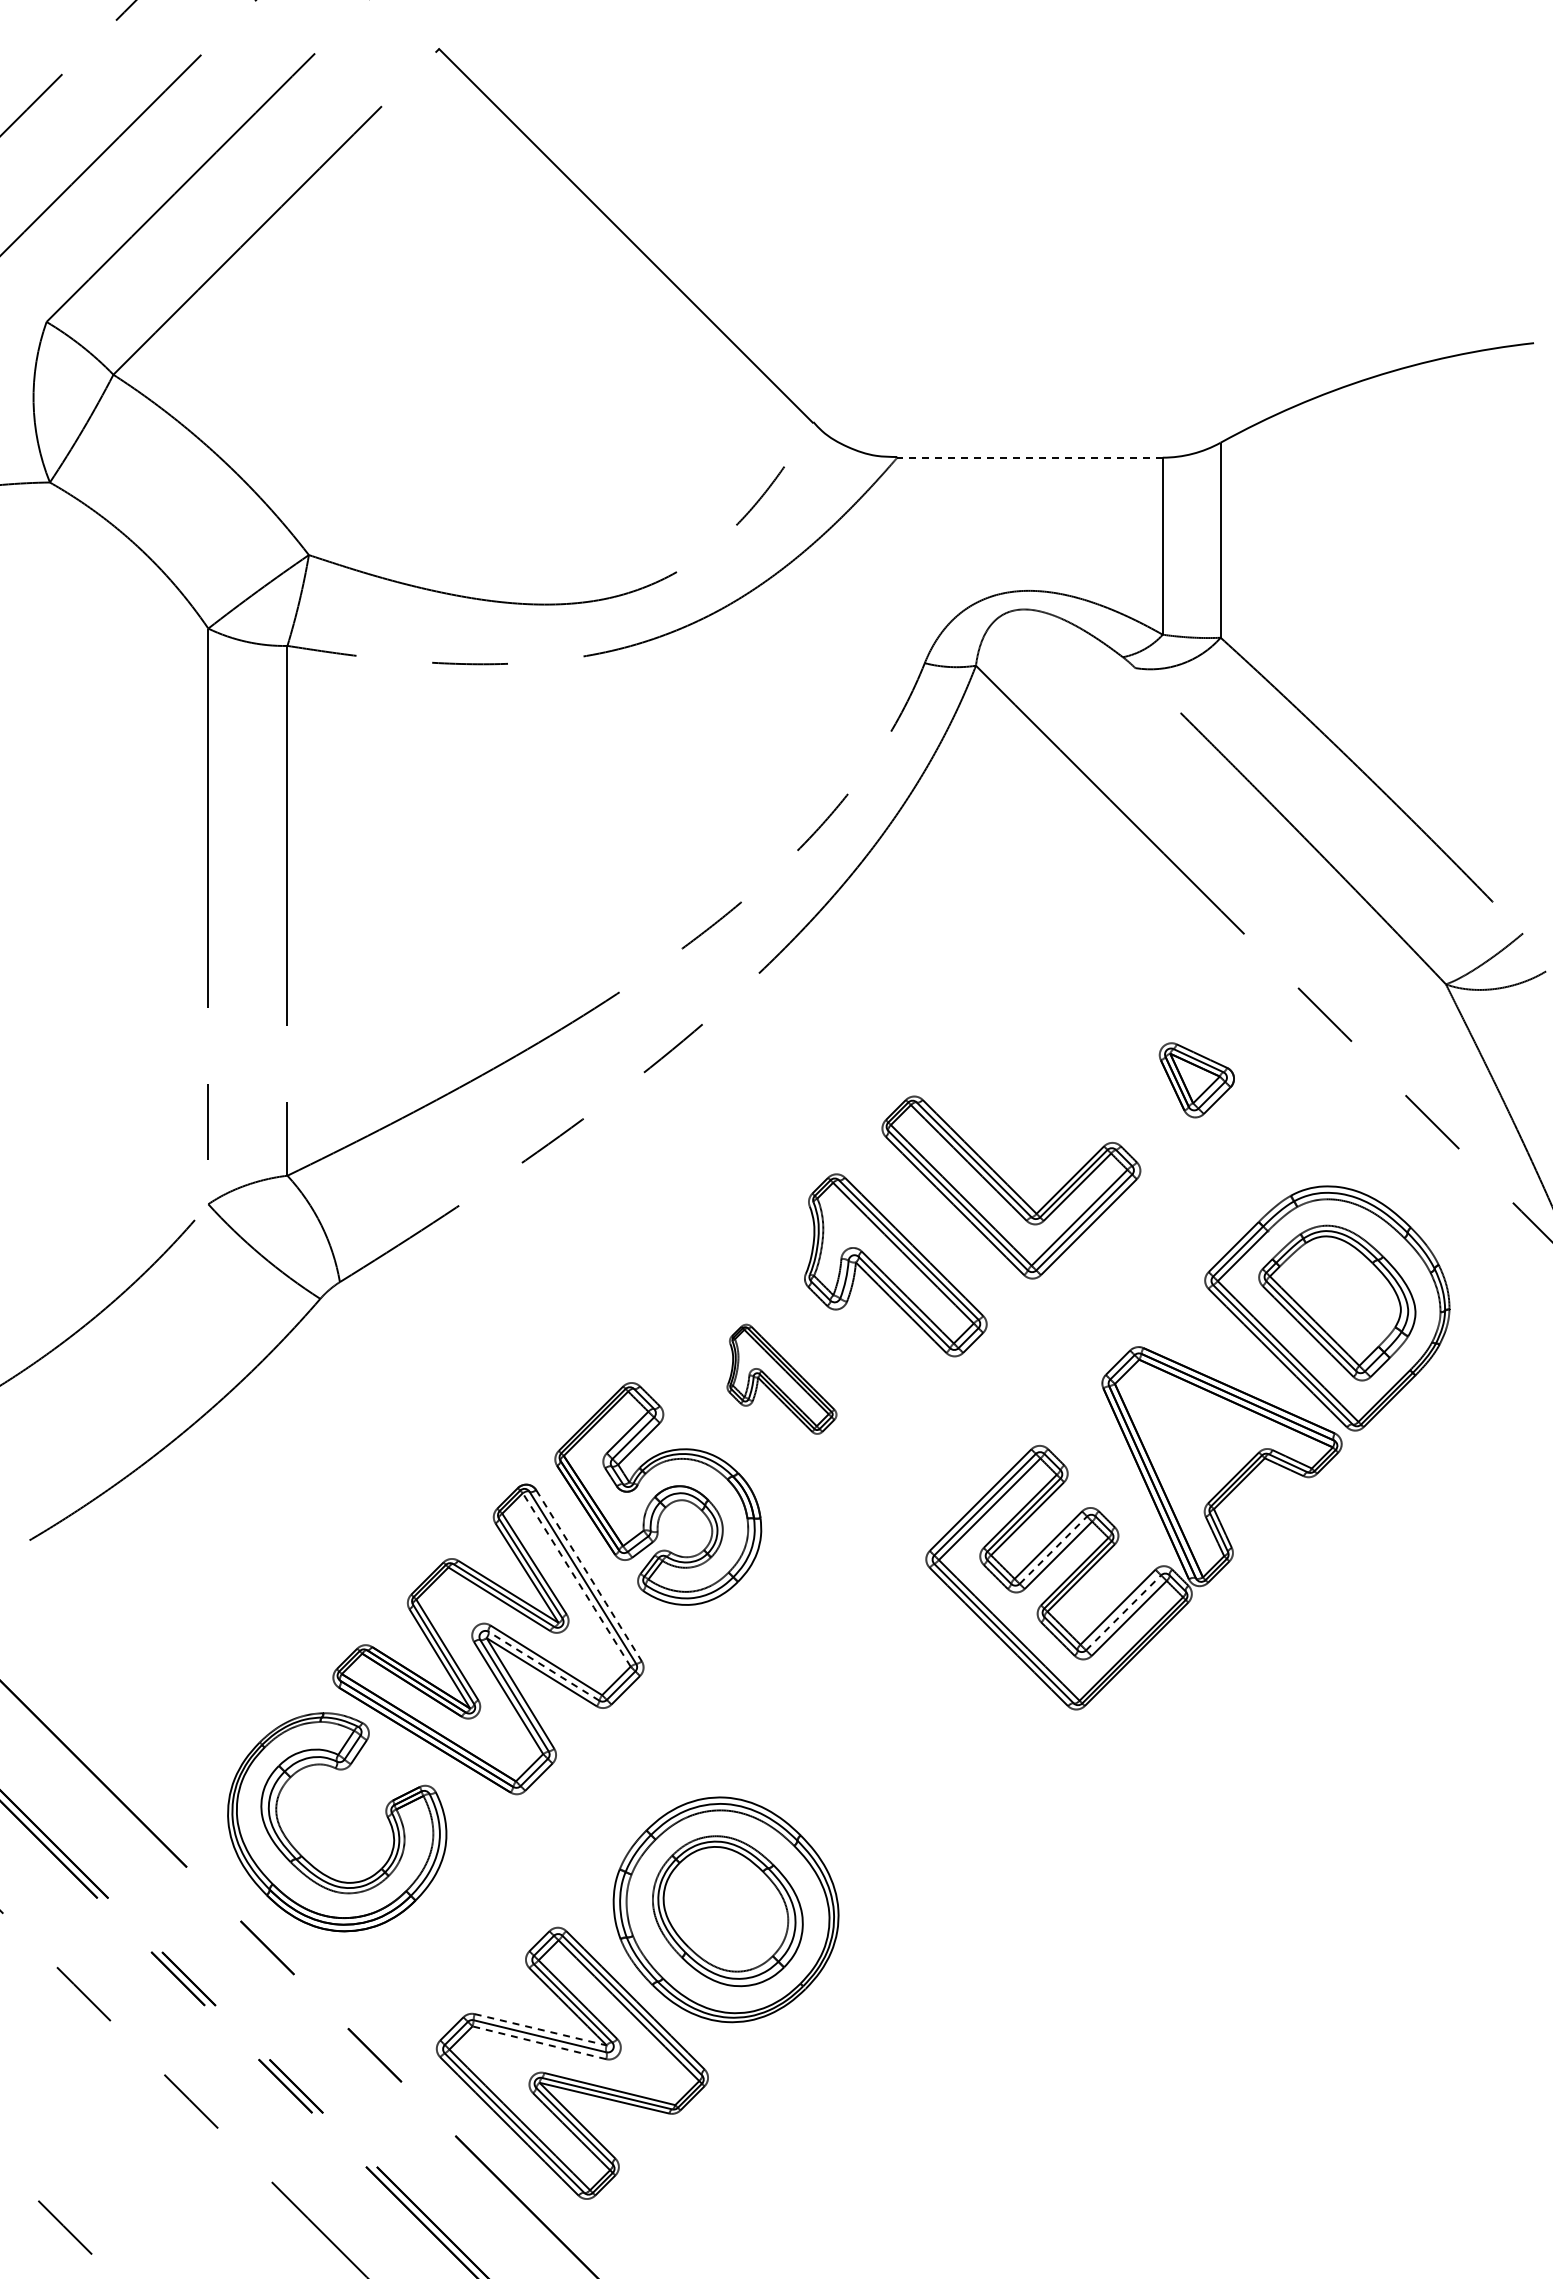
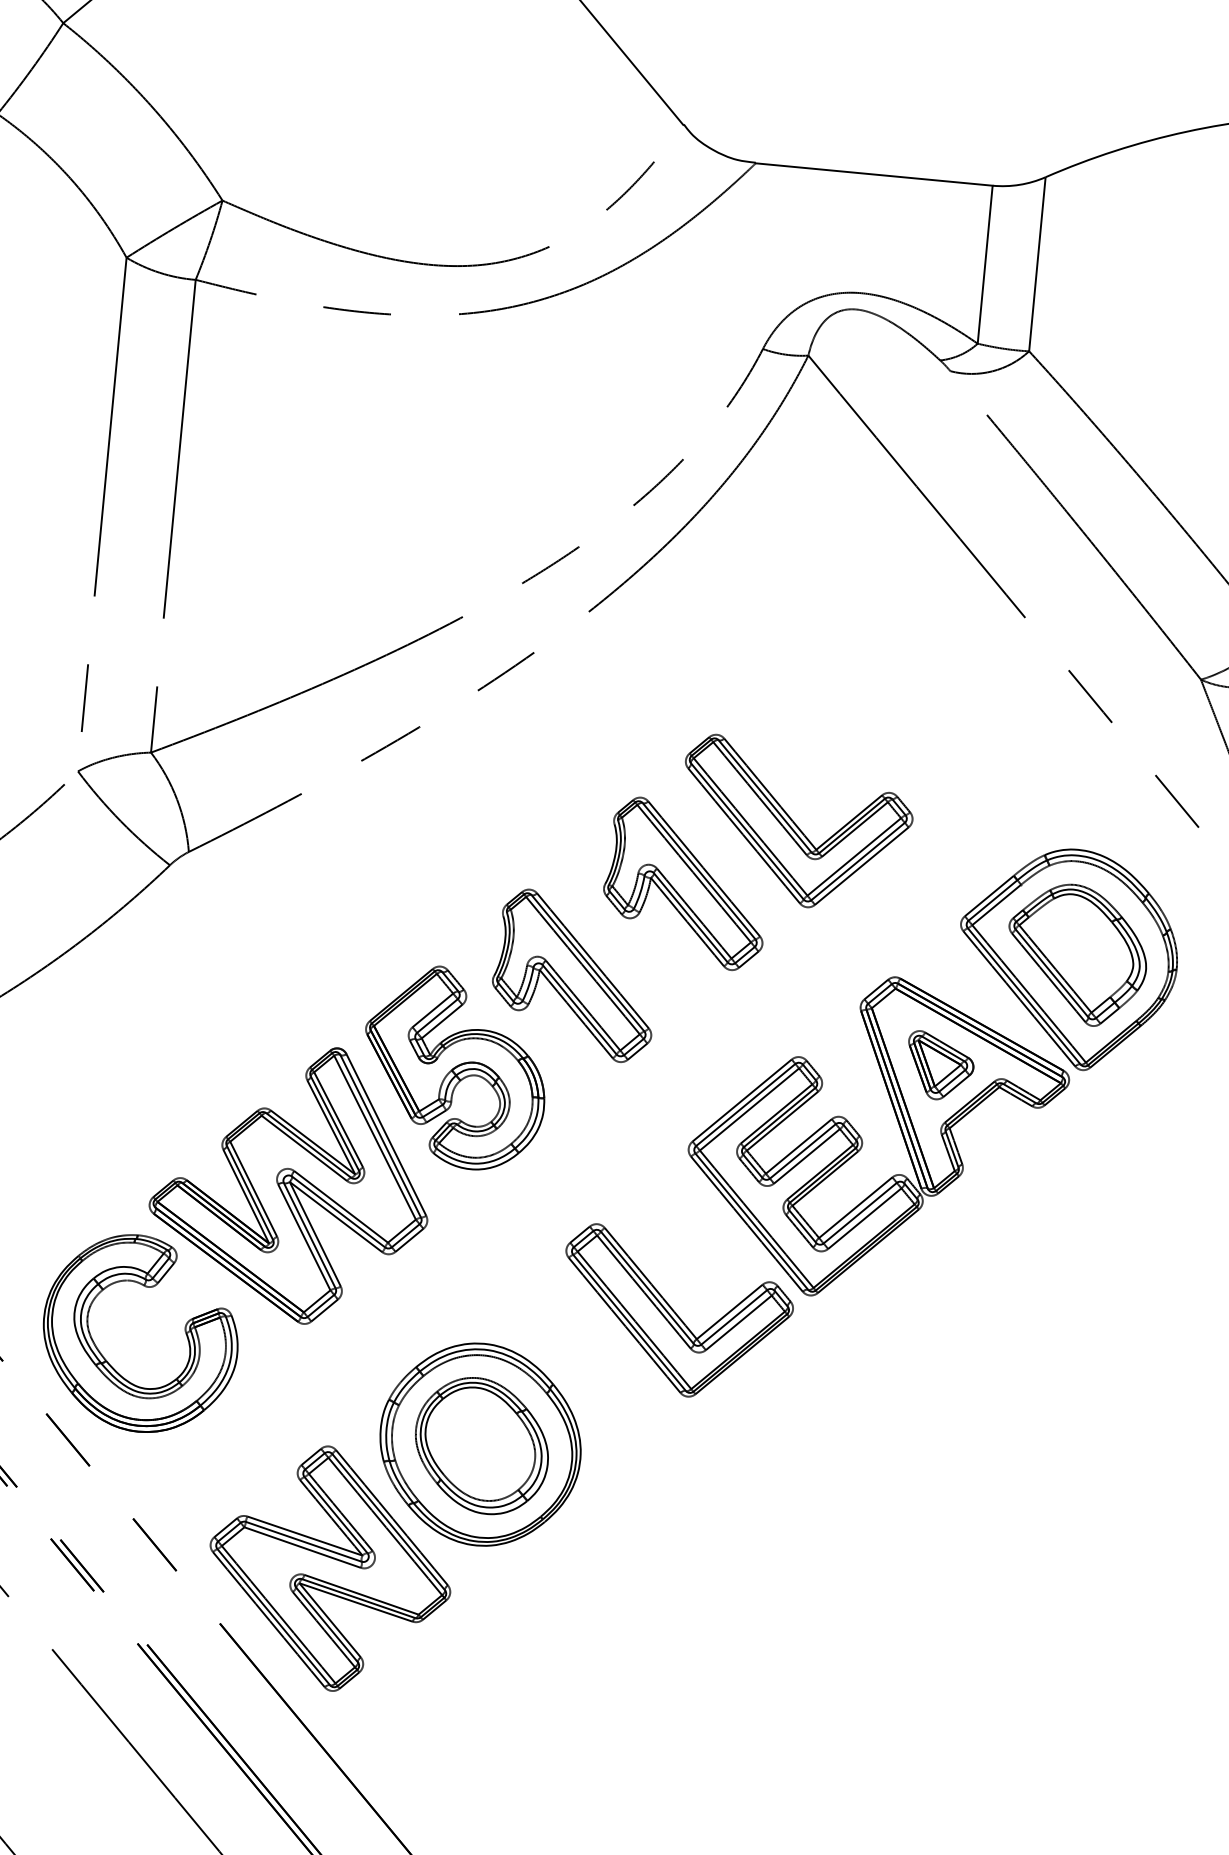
line: (1030, 457) -> (874, 174), dashed -> solid
part: (1196, 1080) -> (939, 1066), moved
part: (781, 1379) -> (574, 976), size x1.67
line: (1053, 1550) -> (802, 1151), dashed -> solid
line: (589, 1575) -> (386, 1134), dashed -> solid
line: (576, 1579) -> (374, 1137), dashed -> solid
line: (1123, 1612) -> (860, 1212), dashed -> solid
line: (544, 1666) -> (338, 1212), dashed -> solid
part: (929, 1743) -> (676, 1313), added
line: (541, 2029) -> (305, 1535), dashed -> solid
line: (538, 2042) -> (301, 1547), dashed -> solid

